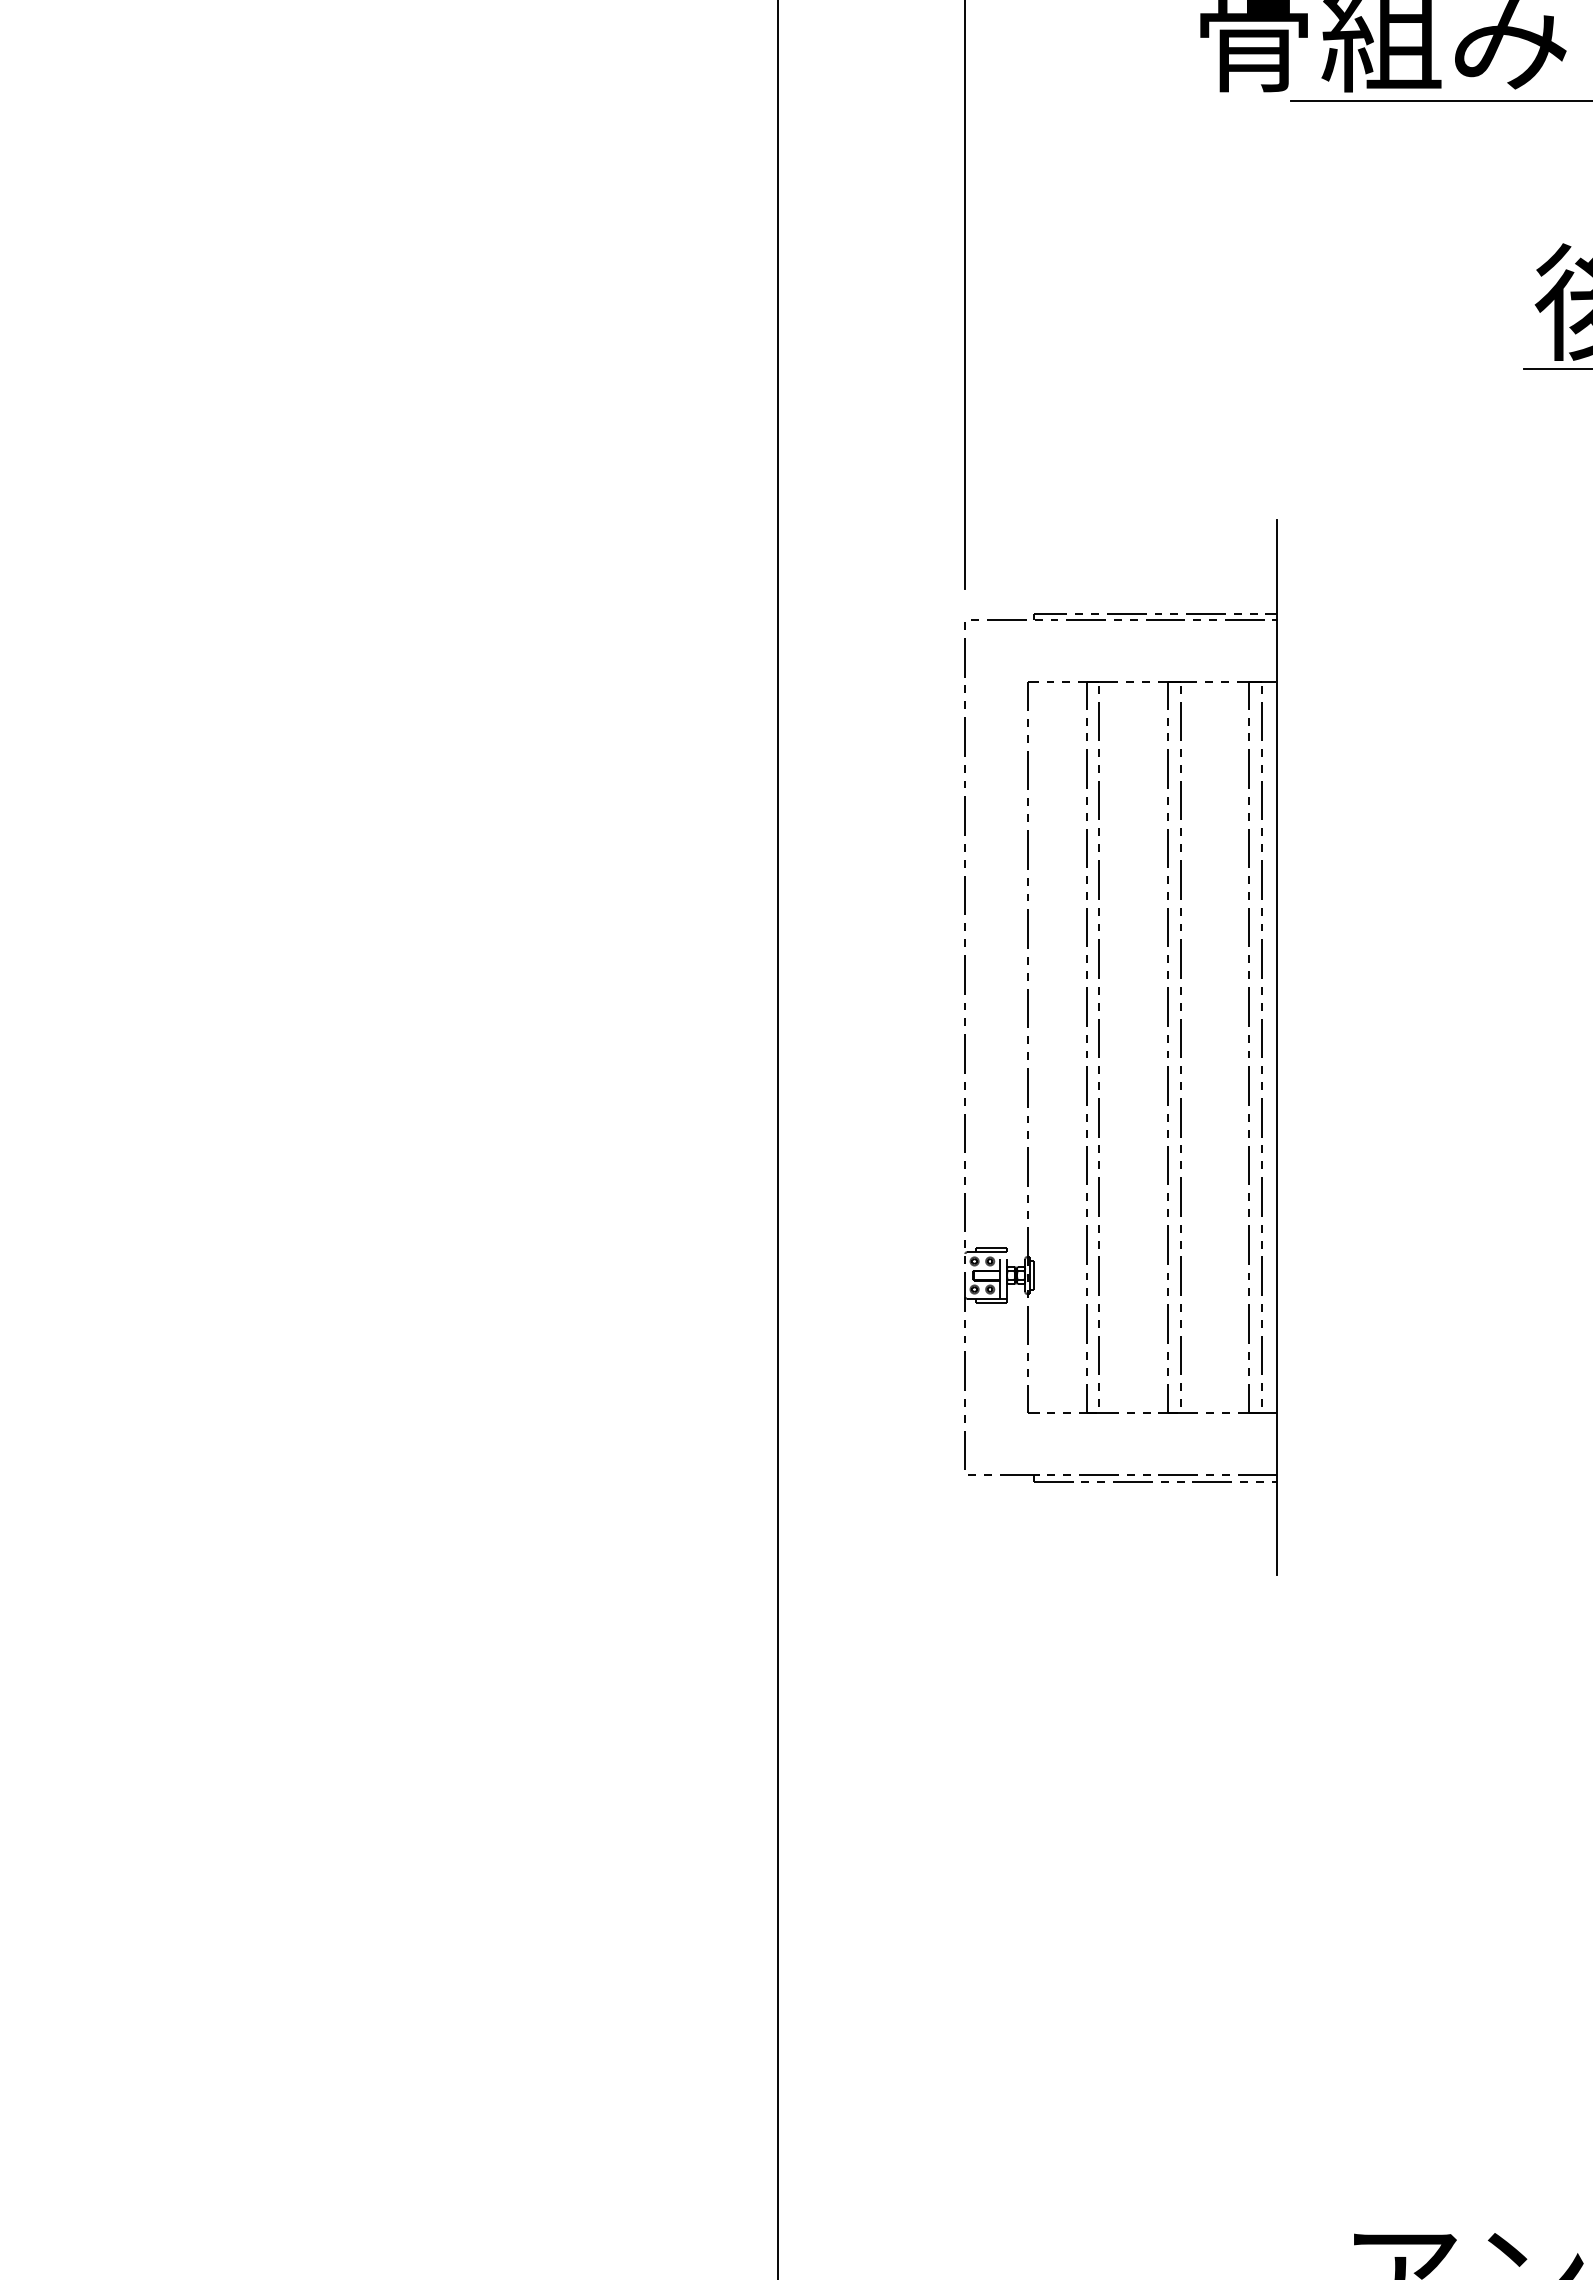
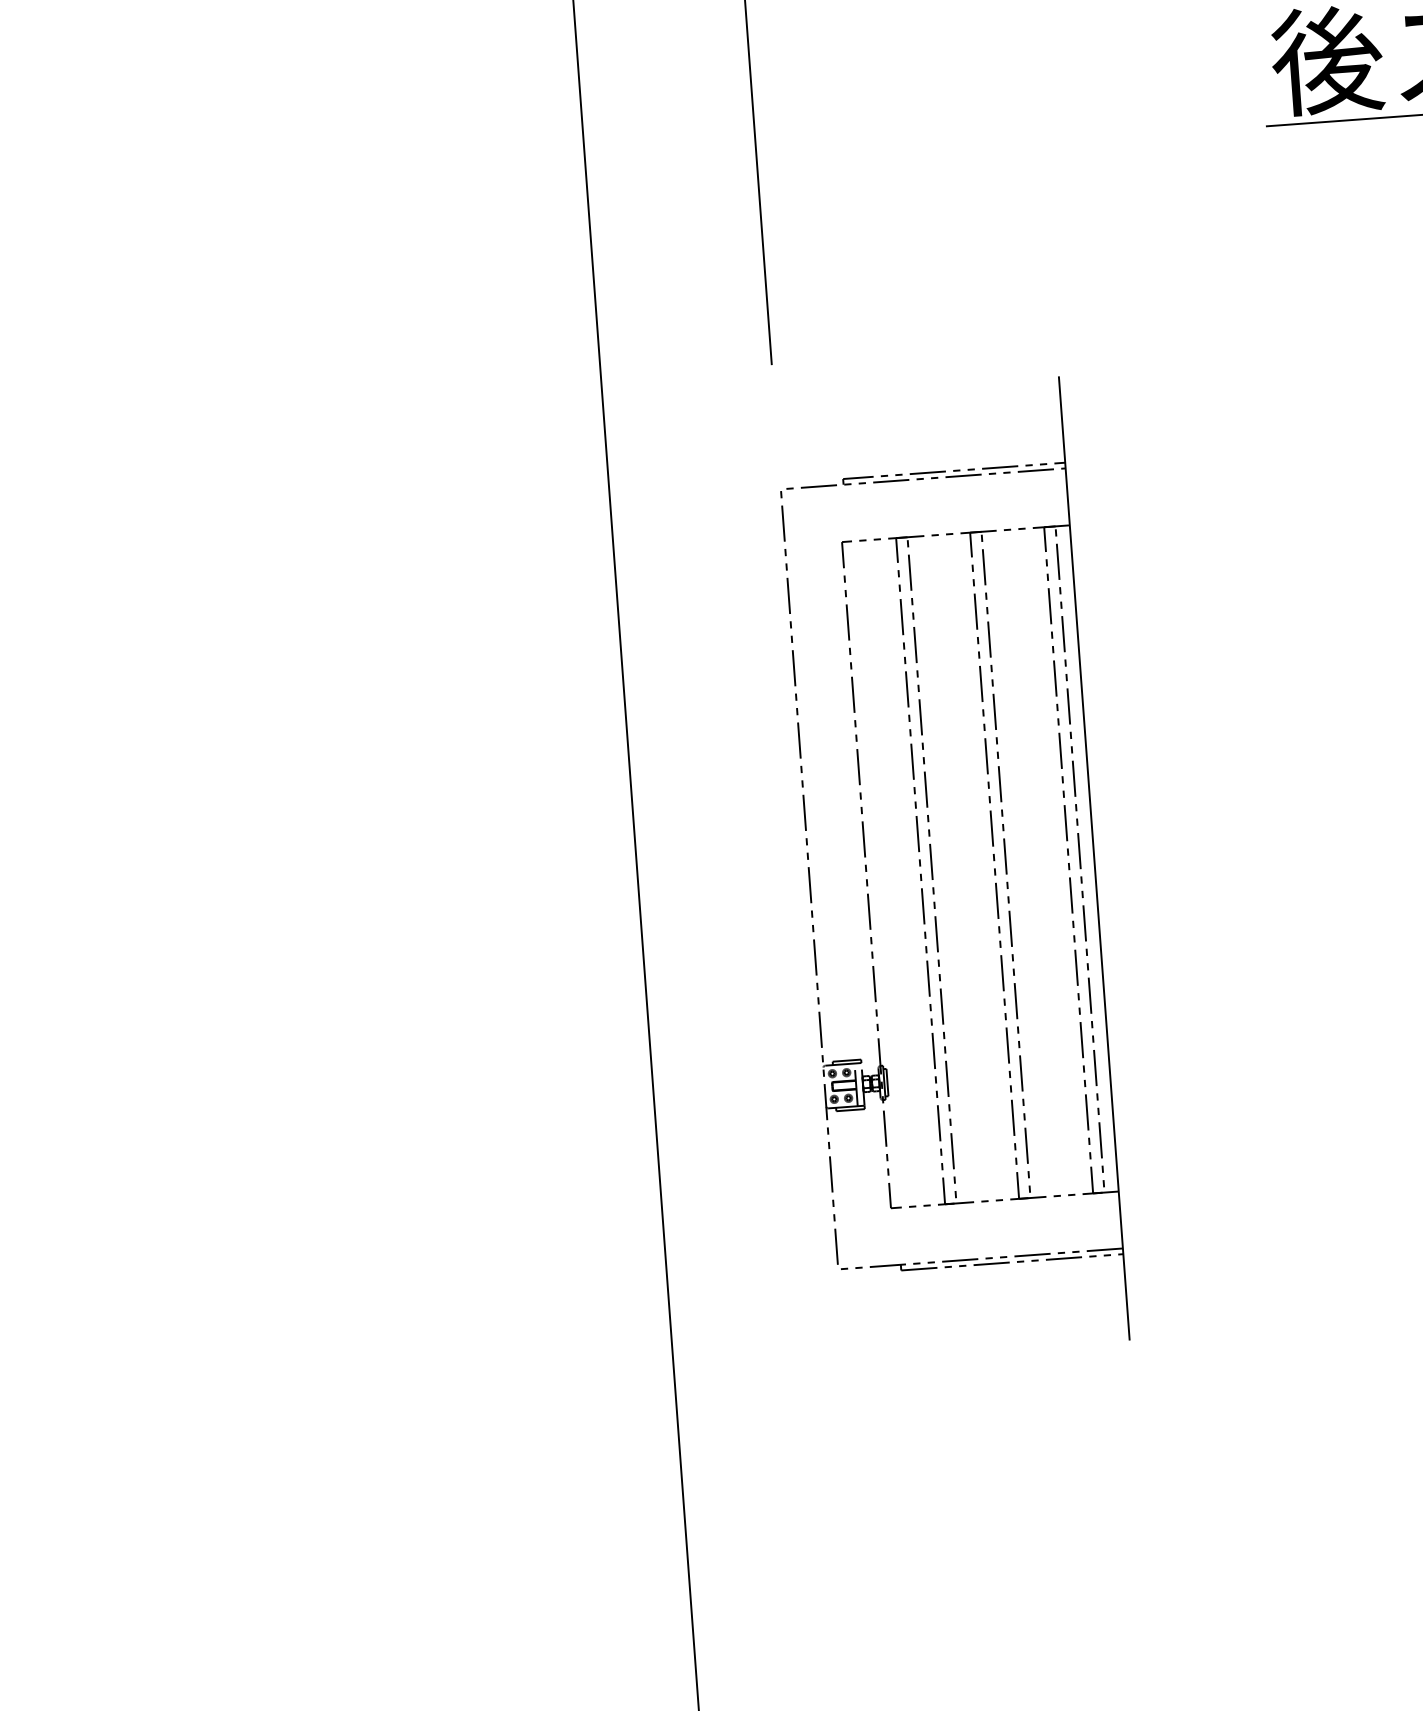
part: (1099, 1047) -> (932, 870), moved

